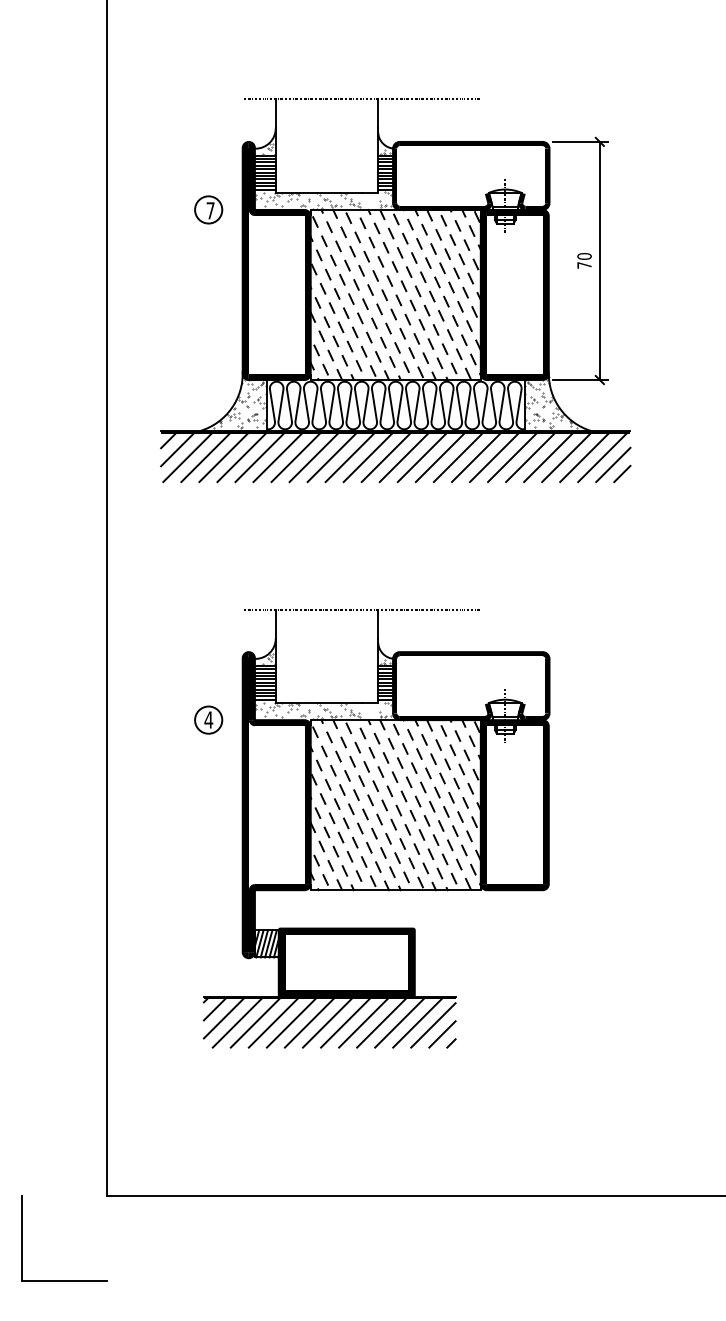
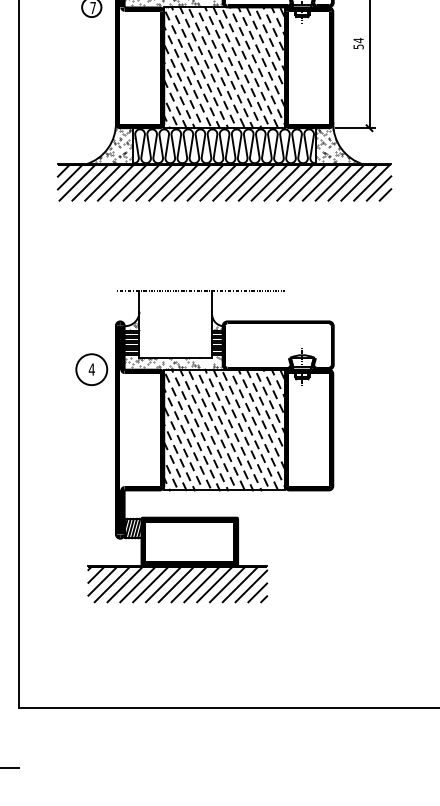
text: (584, 260) -> (358, 43), 70 -> 54
circle: (208, 719) -> (91, 369), size x1.6

